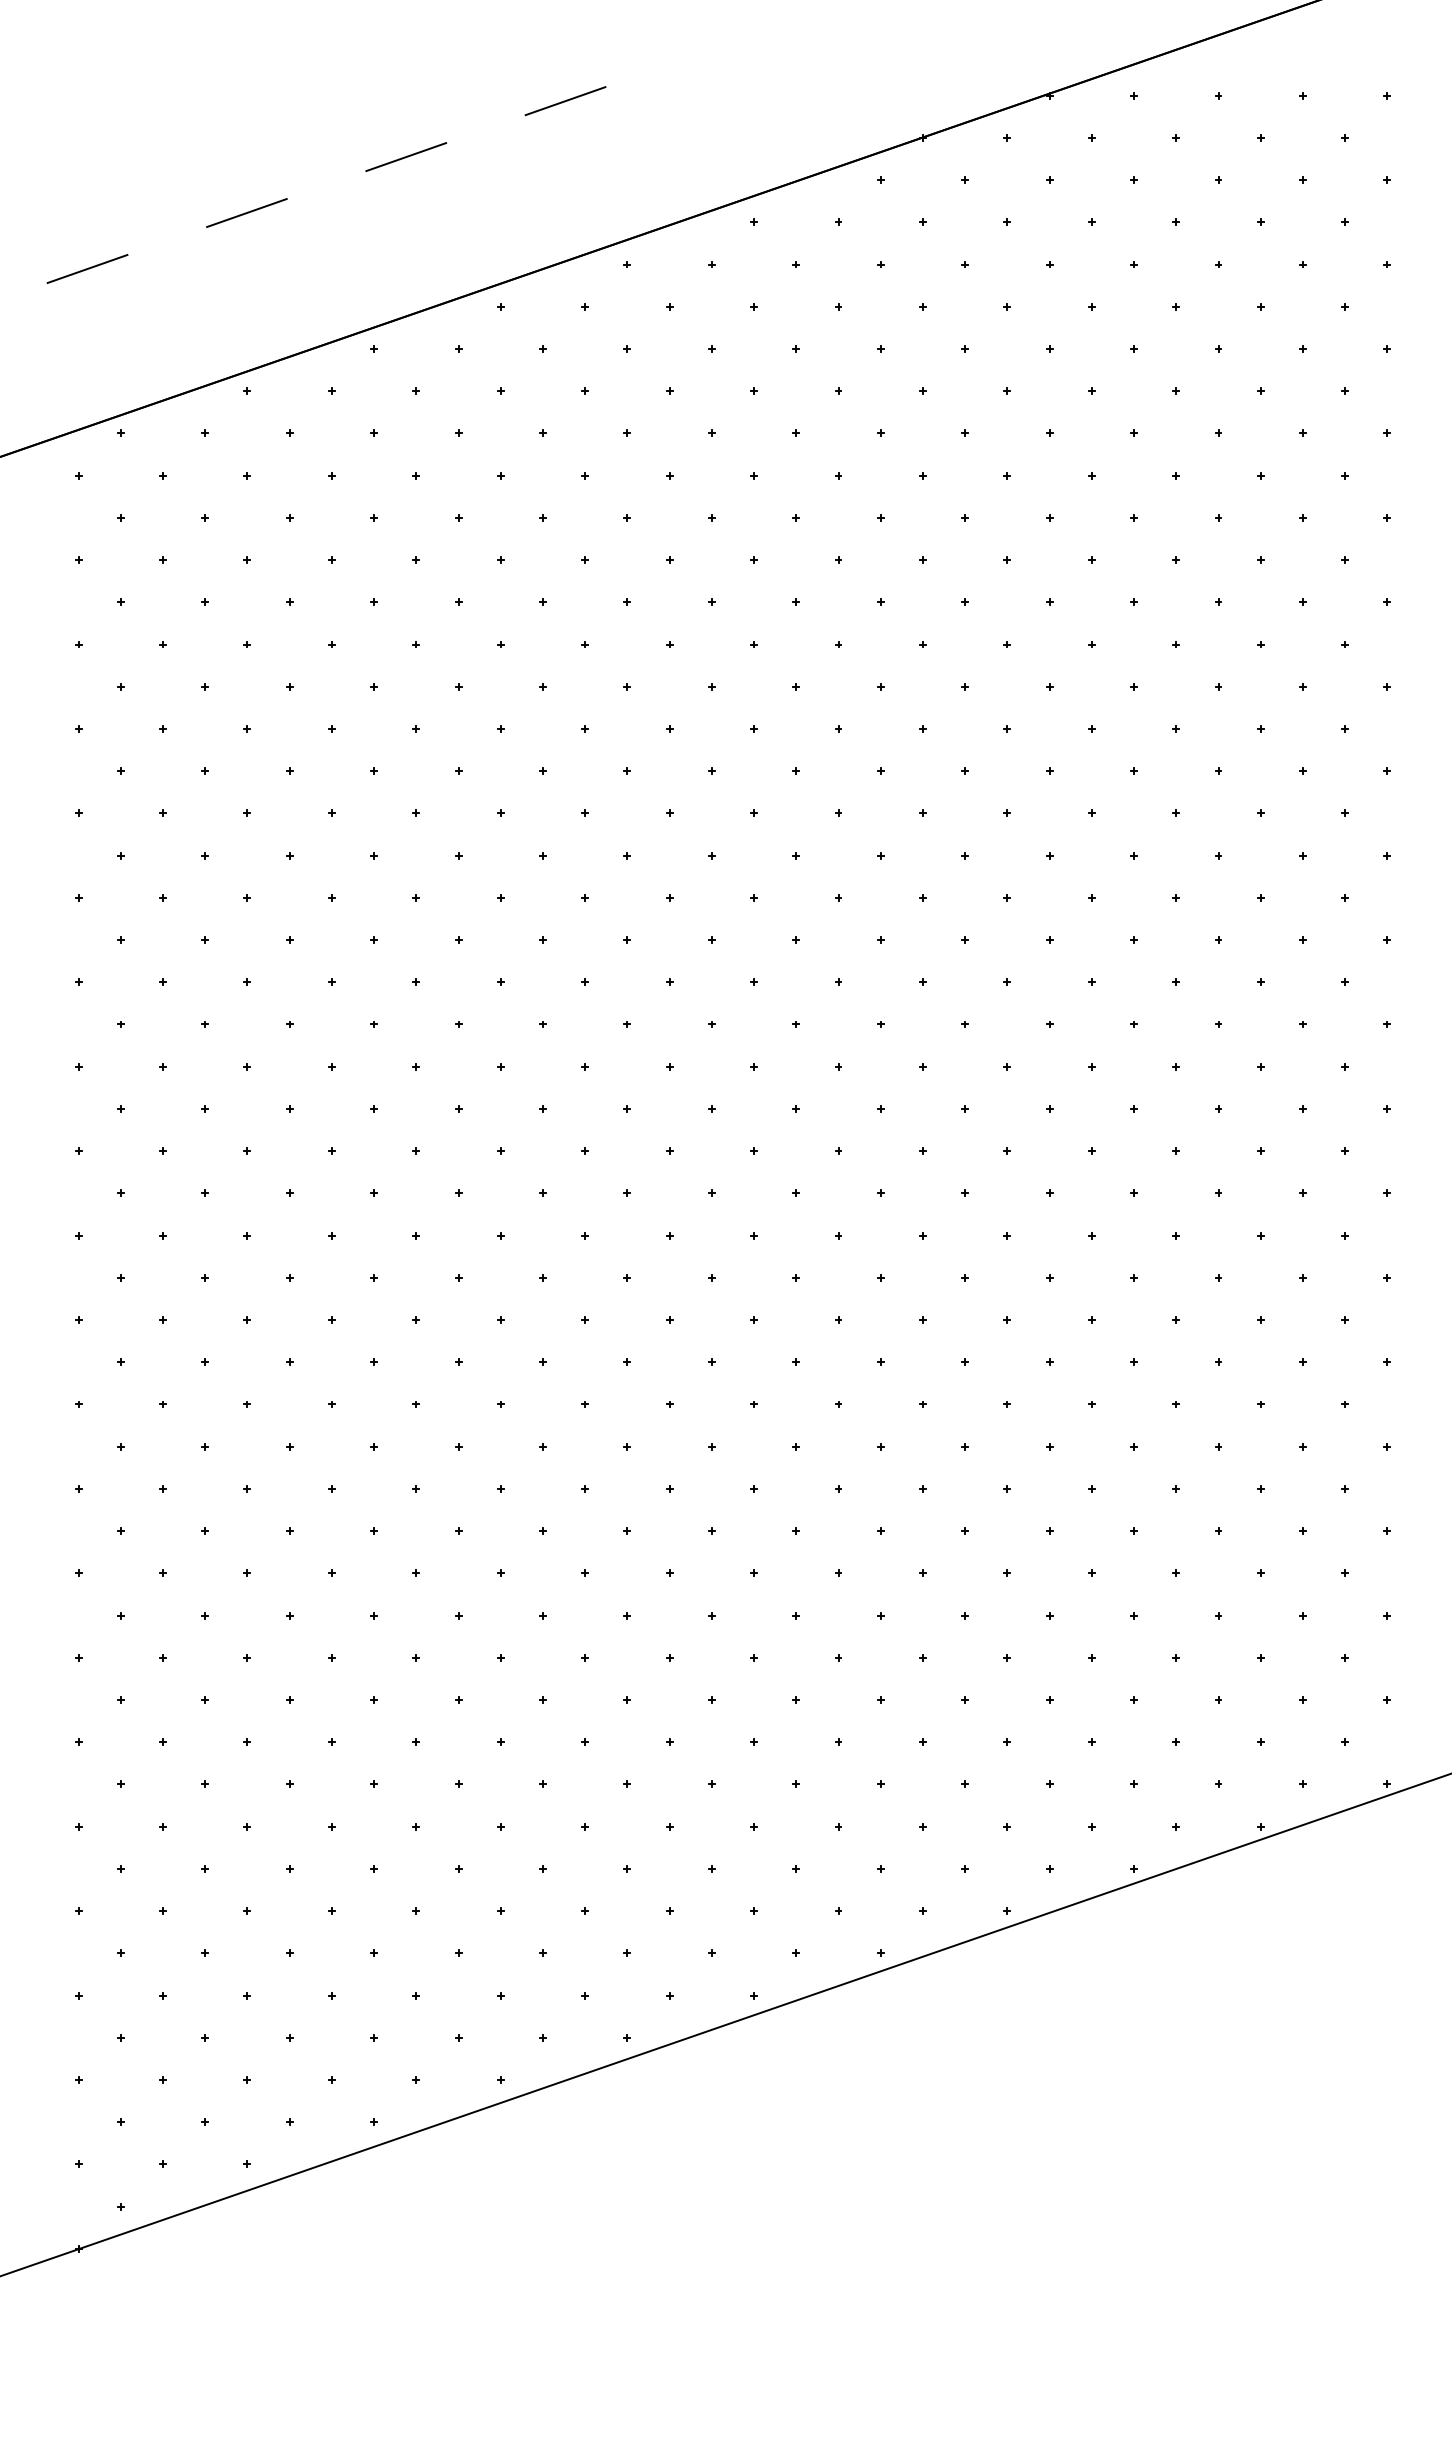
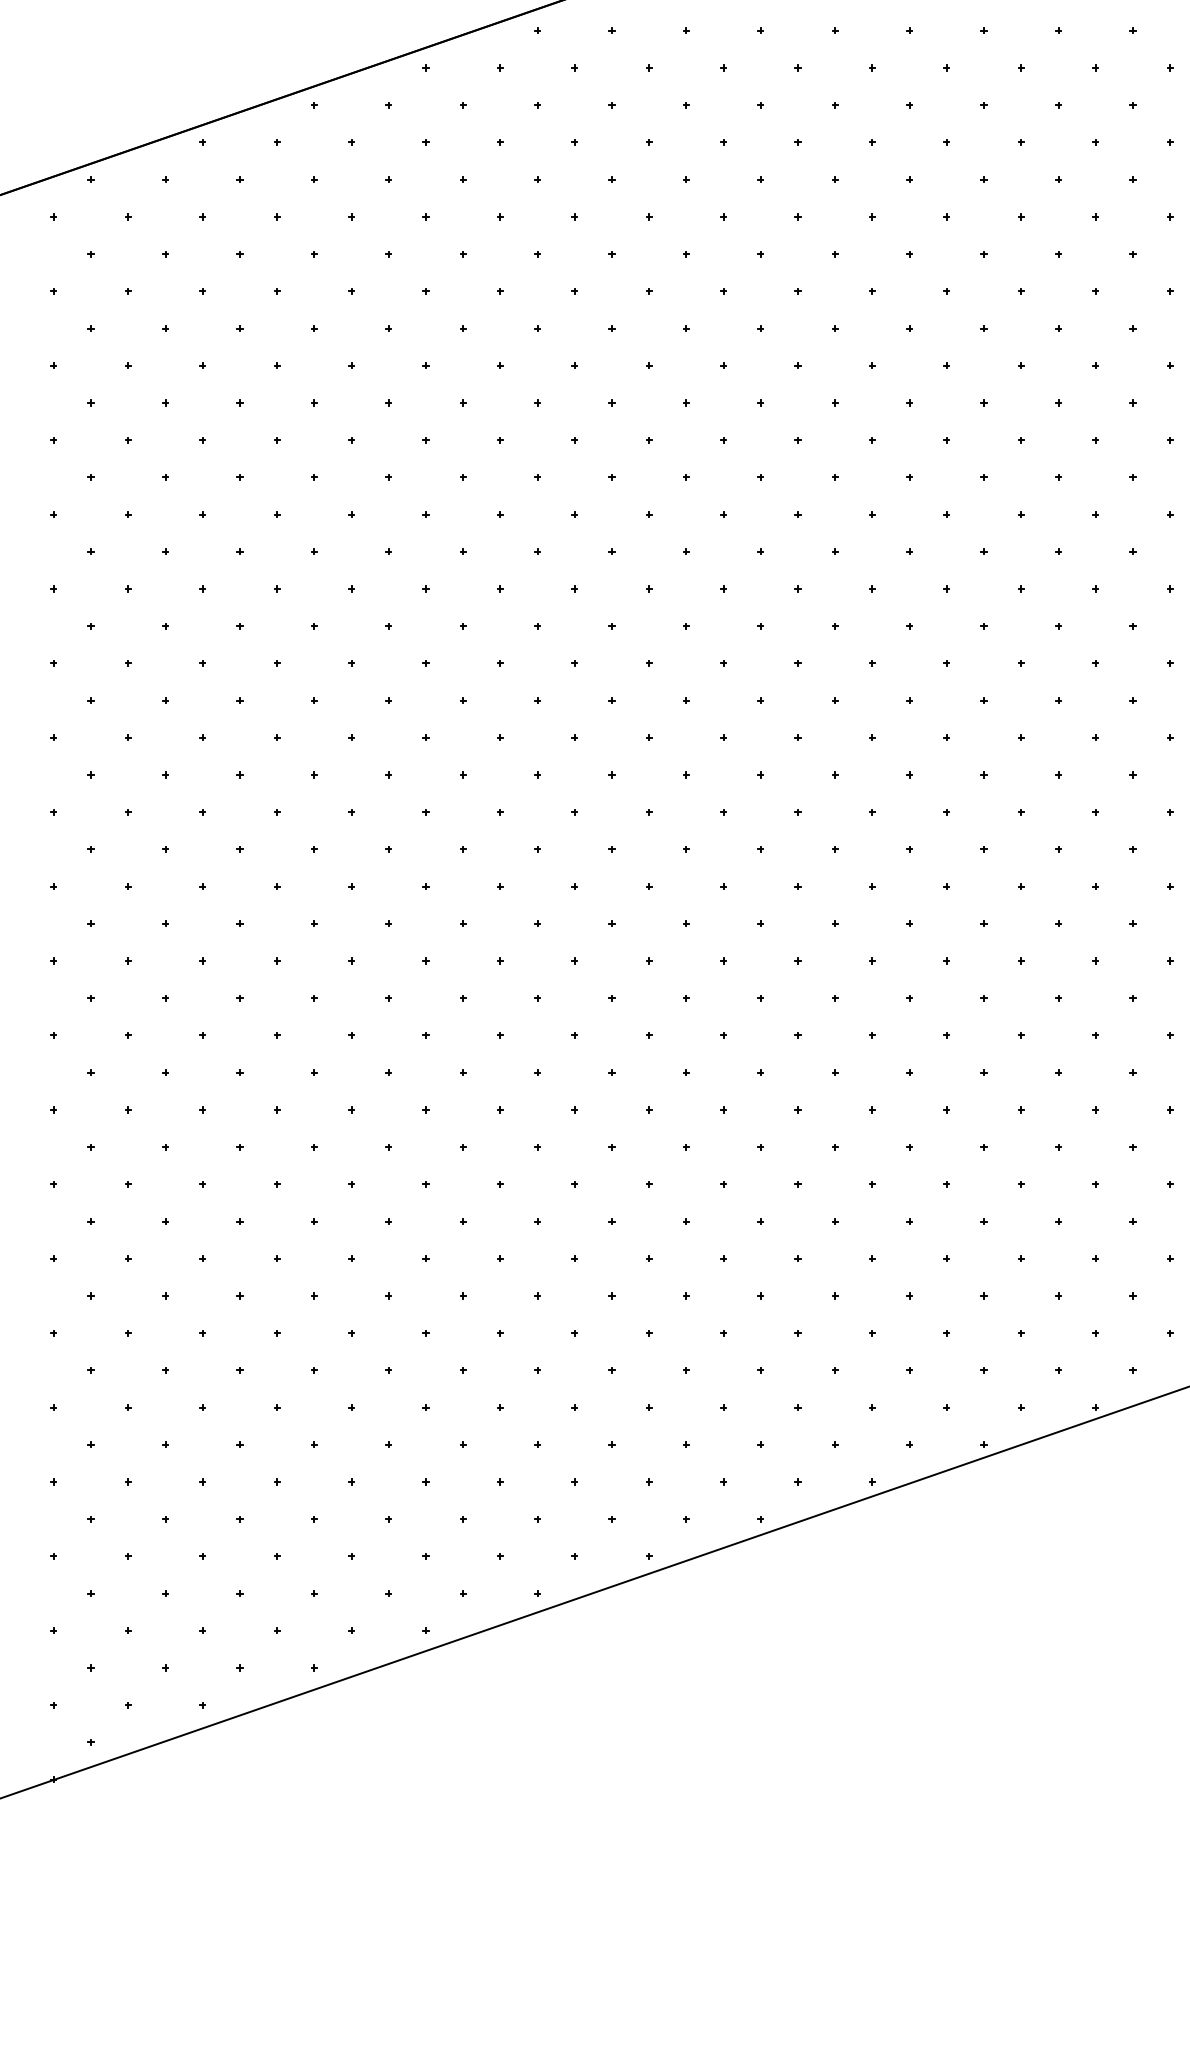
line: (87, 268) -> (61, 34), removed

